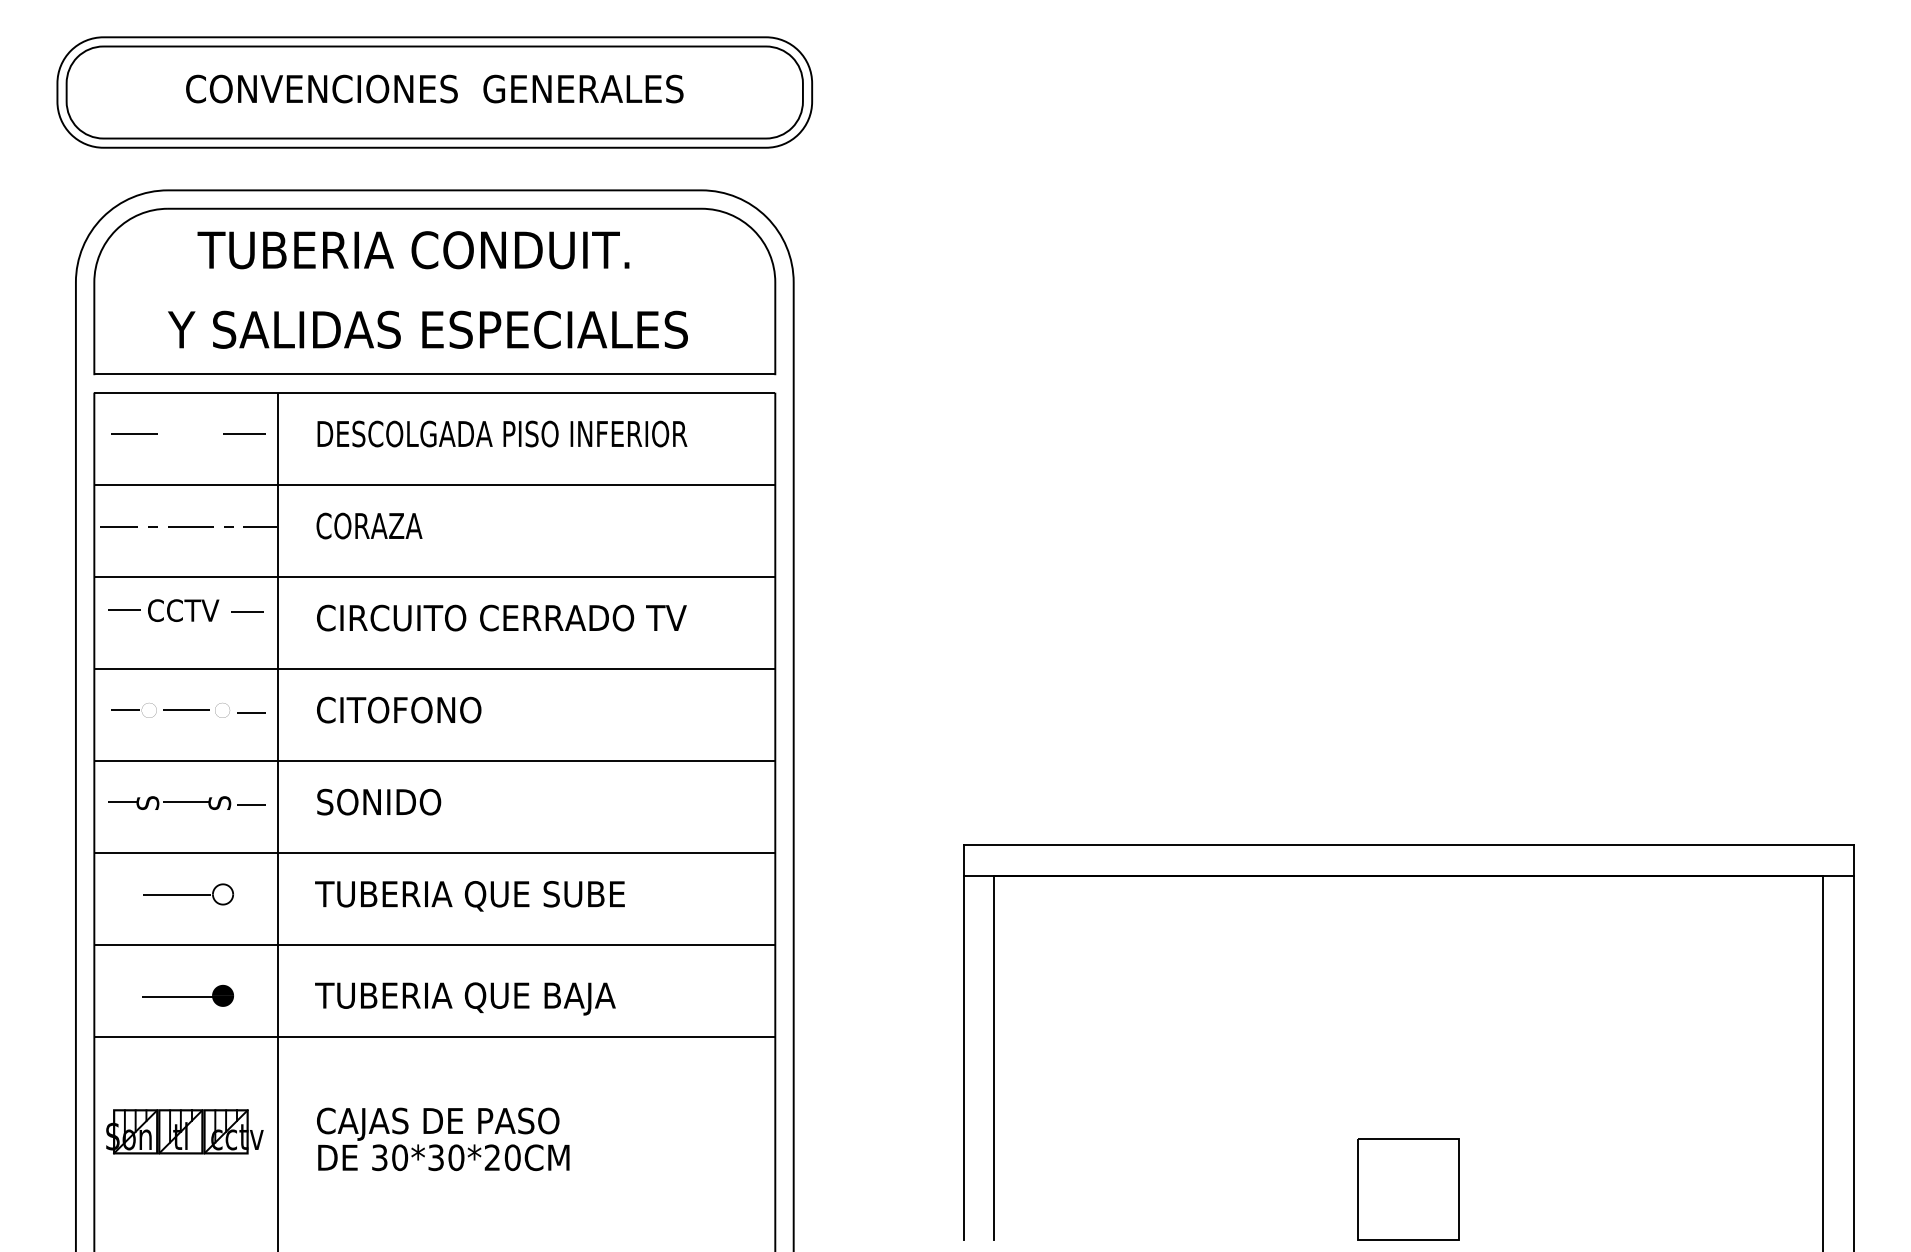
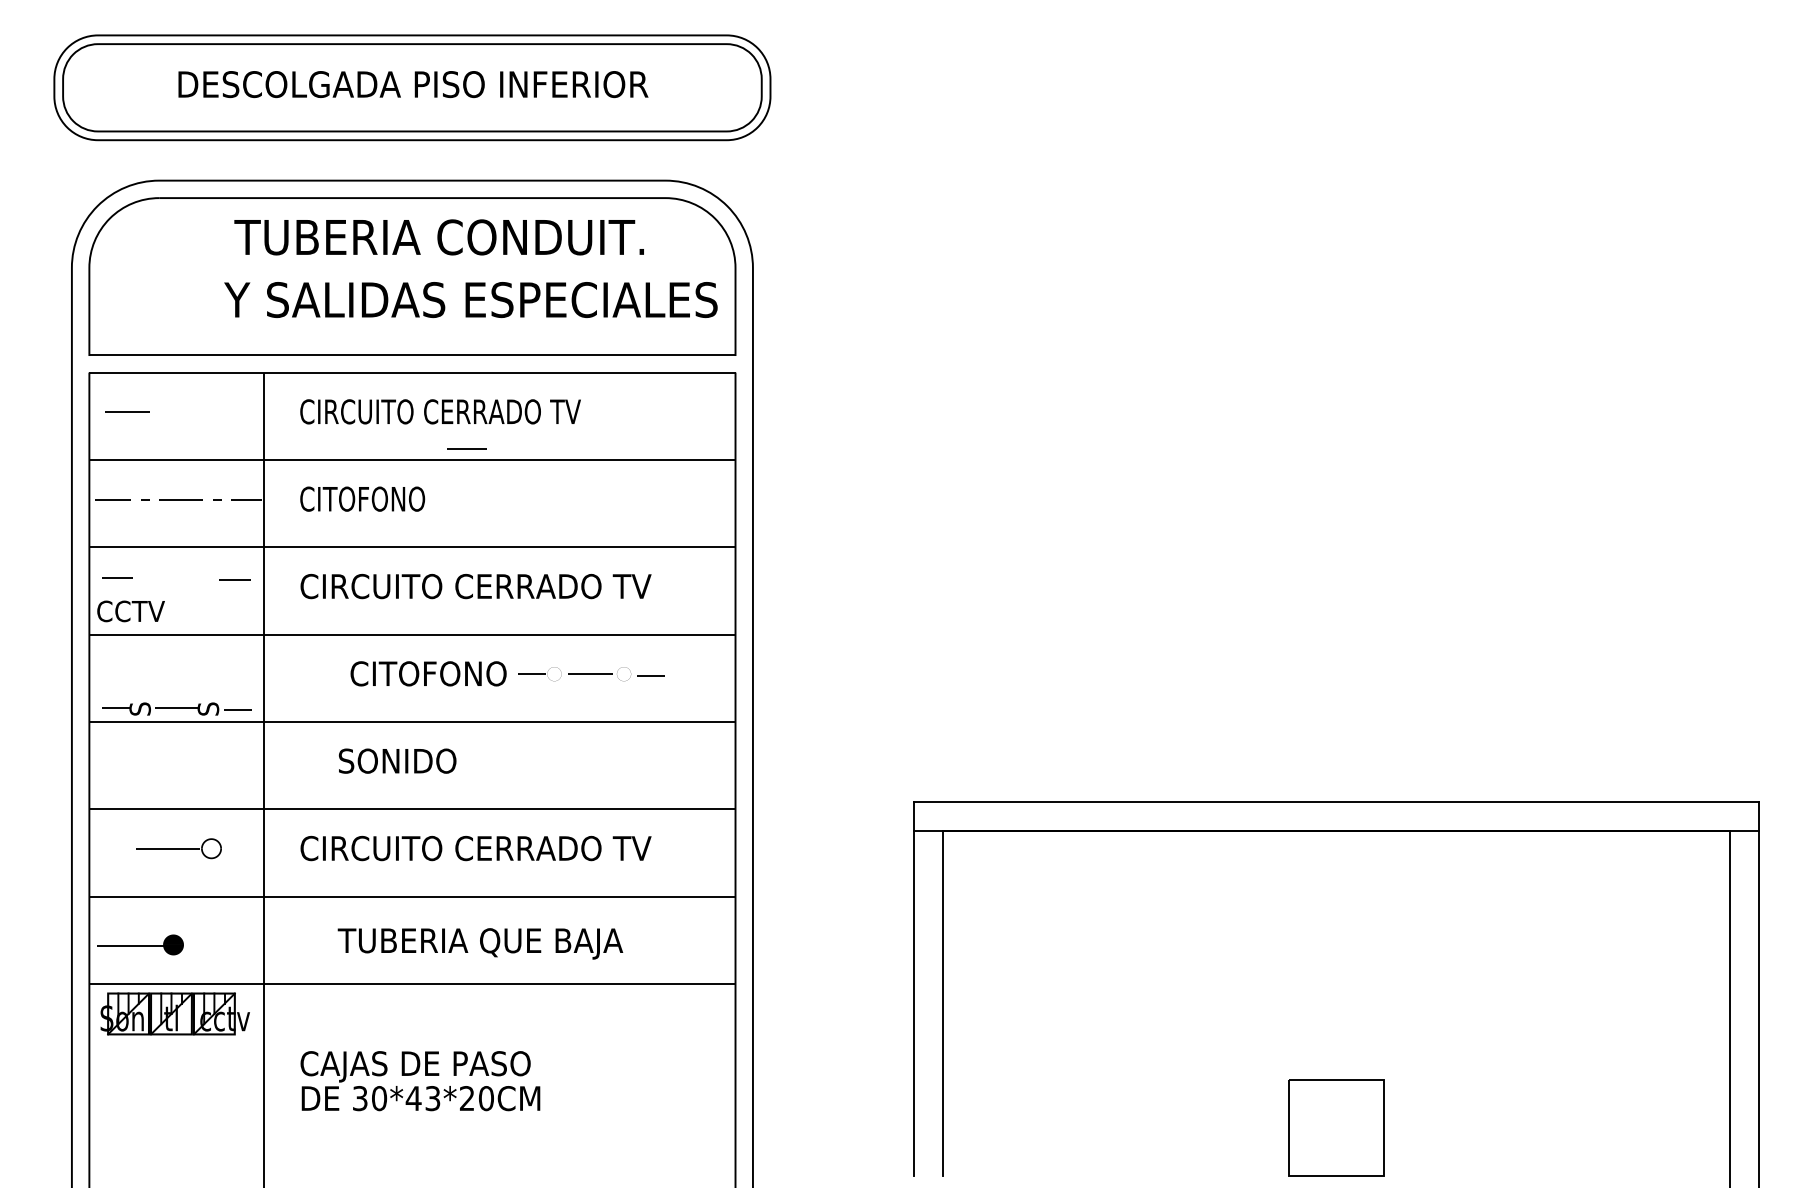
text: (434, 89) -> (412, 84), CONVENCIONES  GENERALES -> DESCOLGADA PISO INFERIOR
text: (412, 250) -> (438, 237), moved
text: (427, 330) -> (470, 300), moved
line: (244, 433) -> (466, 448), moved
text: (501, 433) -> (475, 411), DESCOLGADA PISO INFERIOR -> CIRCUITO CERRADO TV
text: (391, 525) -> (371, 498), CORAZA -> CITOFONO
text: (182, 610) -> (130, 611), moved
text: (399, 709) -> (428, 673), moved
part: (188, 710) -> (591, 674), moved
text: (379, 801) -> (397, 760), moved
part: (186, 802) -> (176, 708), moved
text: (500, 895) -> (474, 849), TUBERIA QUE SUBE -> CIRCUITO CERRADO TV
part: (188, 995) -> (140, 944), moved
text: (465, 998) -> (480, 943), moved
part: (184, 1131) -> (174, 1013), moved
text: (445, 1157) -> (422, 1098), 30*30*20CM -> 30*43*20CM

